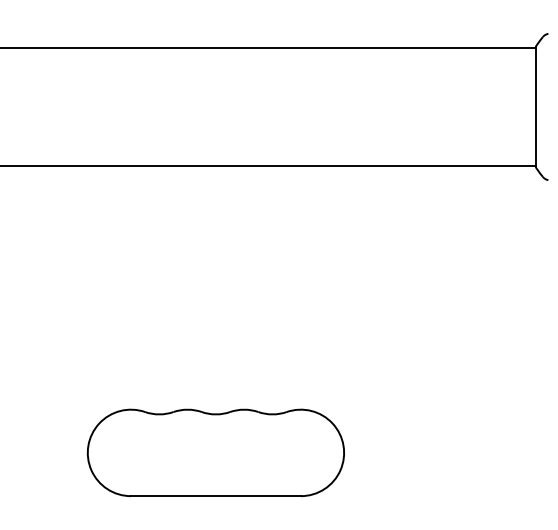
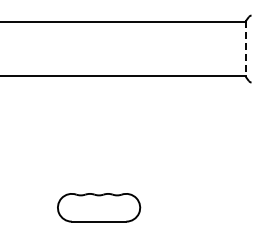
line: (535, 107) -> (245, 49), solid -> dashed
part: (214, 452) -> (98, 207), size x0.7

